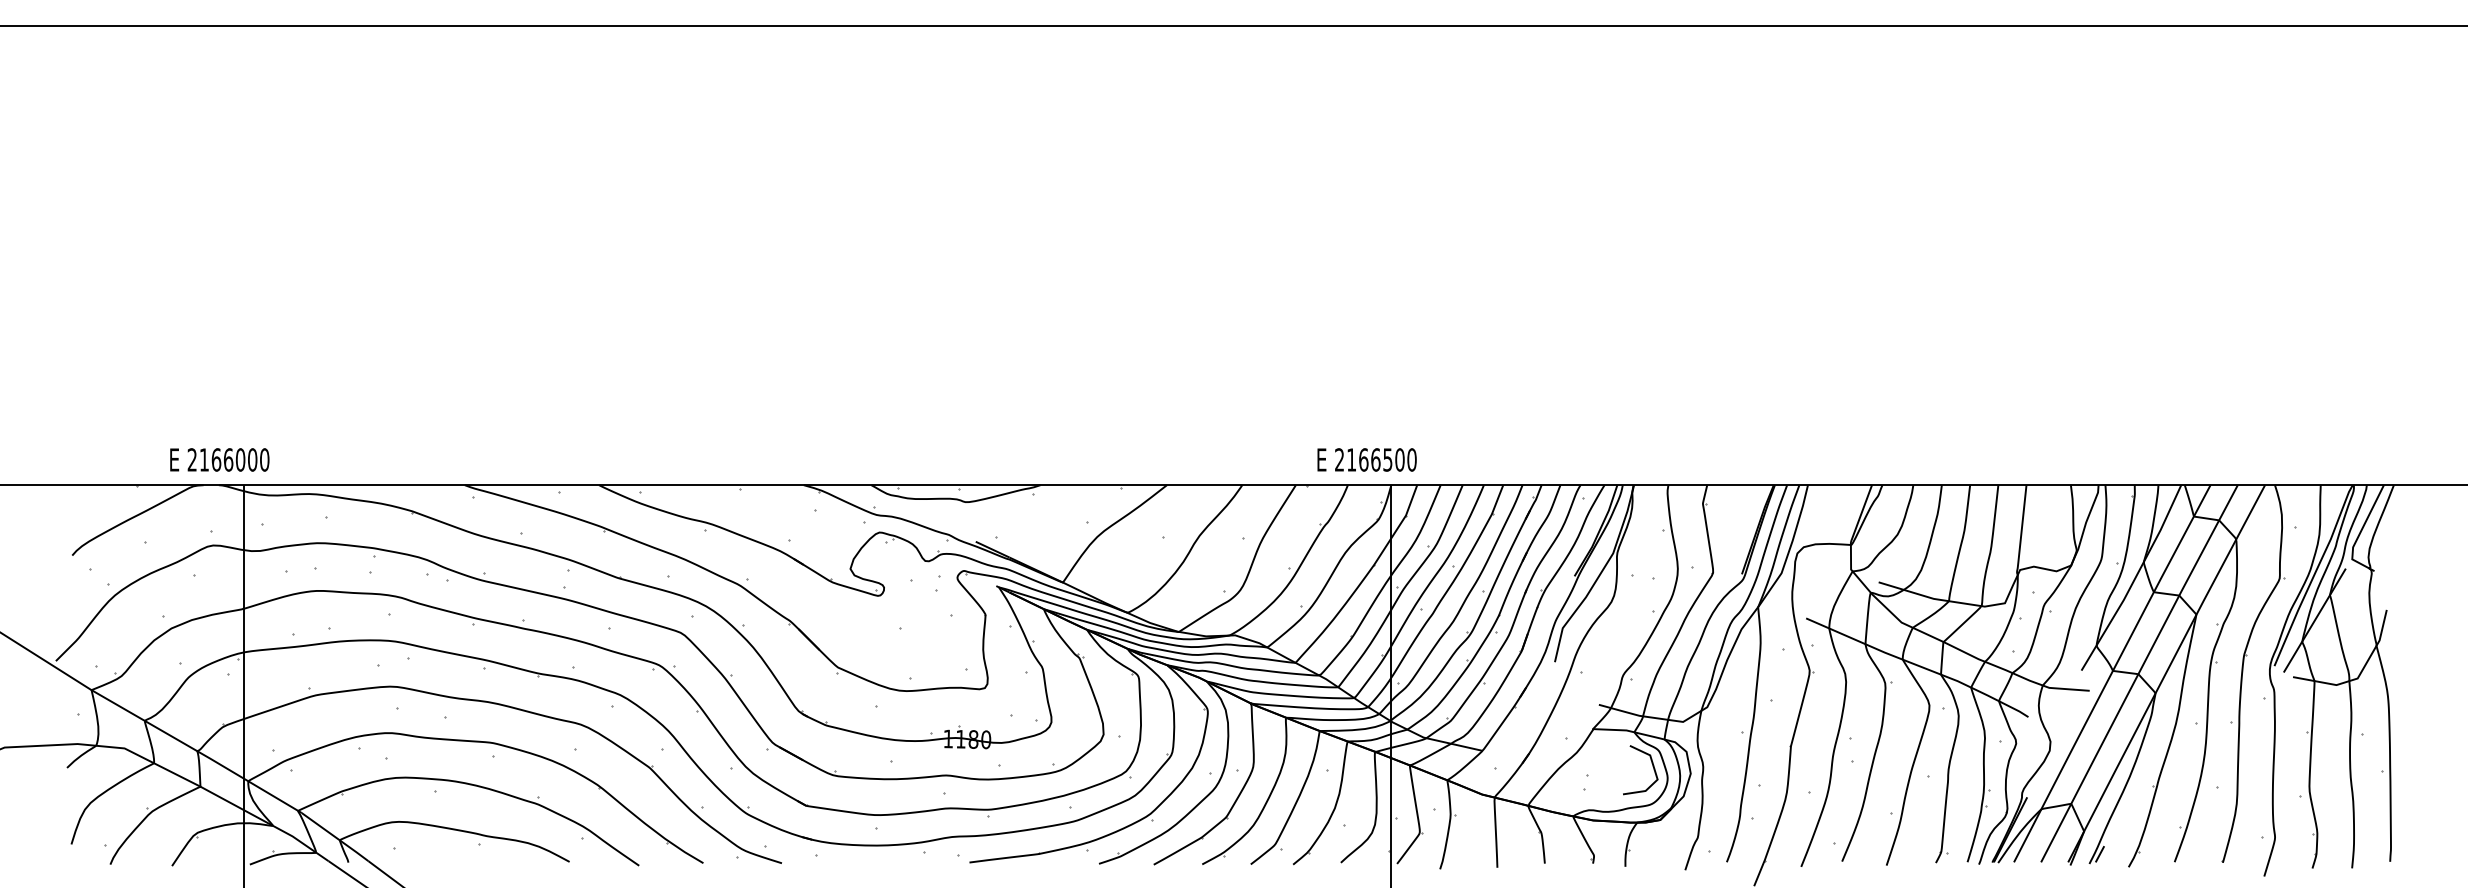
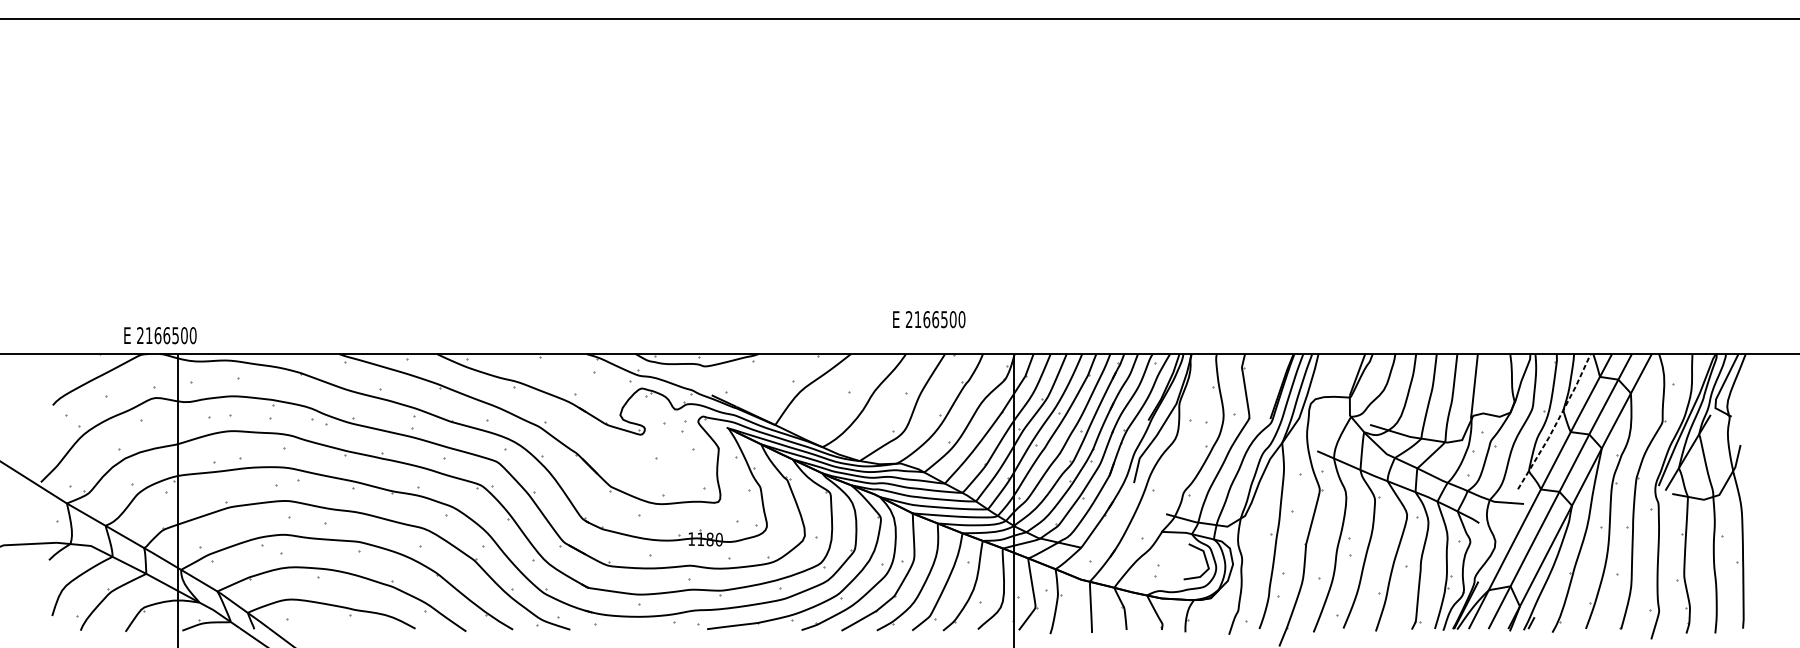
text: (240, 459) -> (175, 335), 2166000 -> 2166500
text: (1366, 459) -> (928, 319), moved
line: (2134, 579) -> (1556, 422), solid -> dashed

